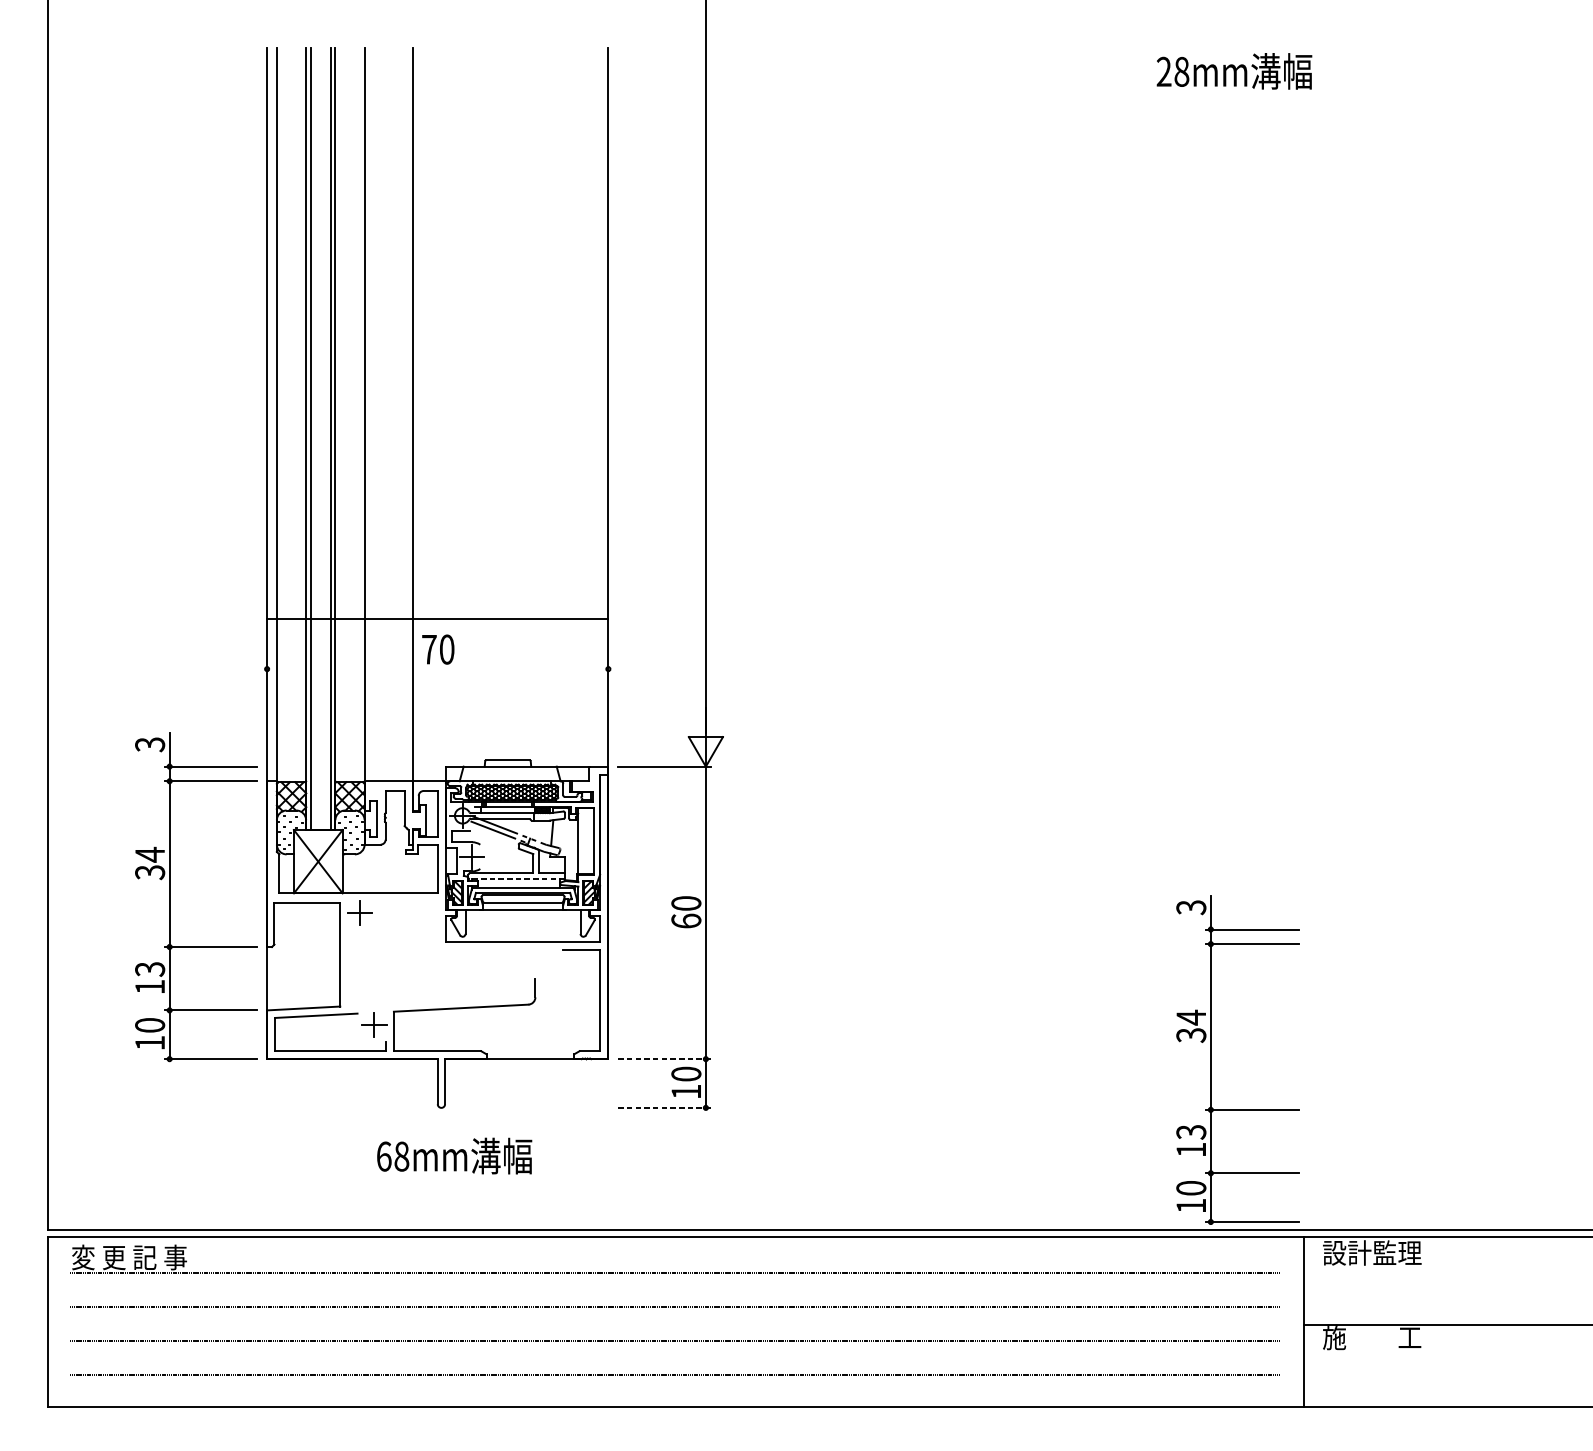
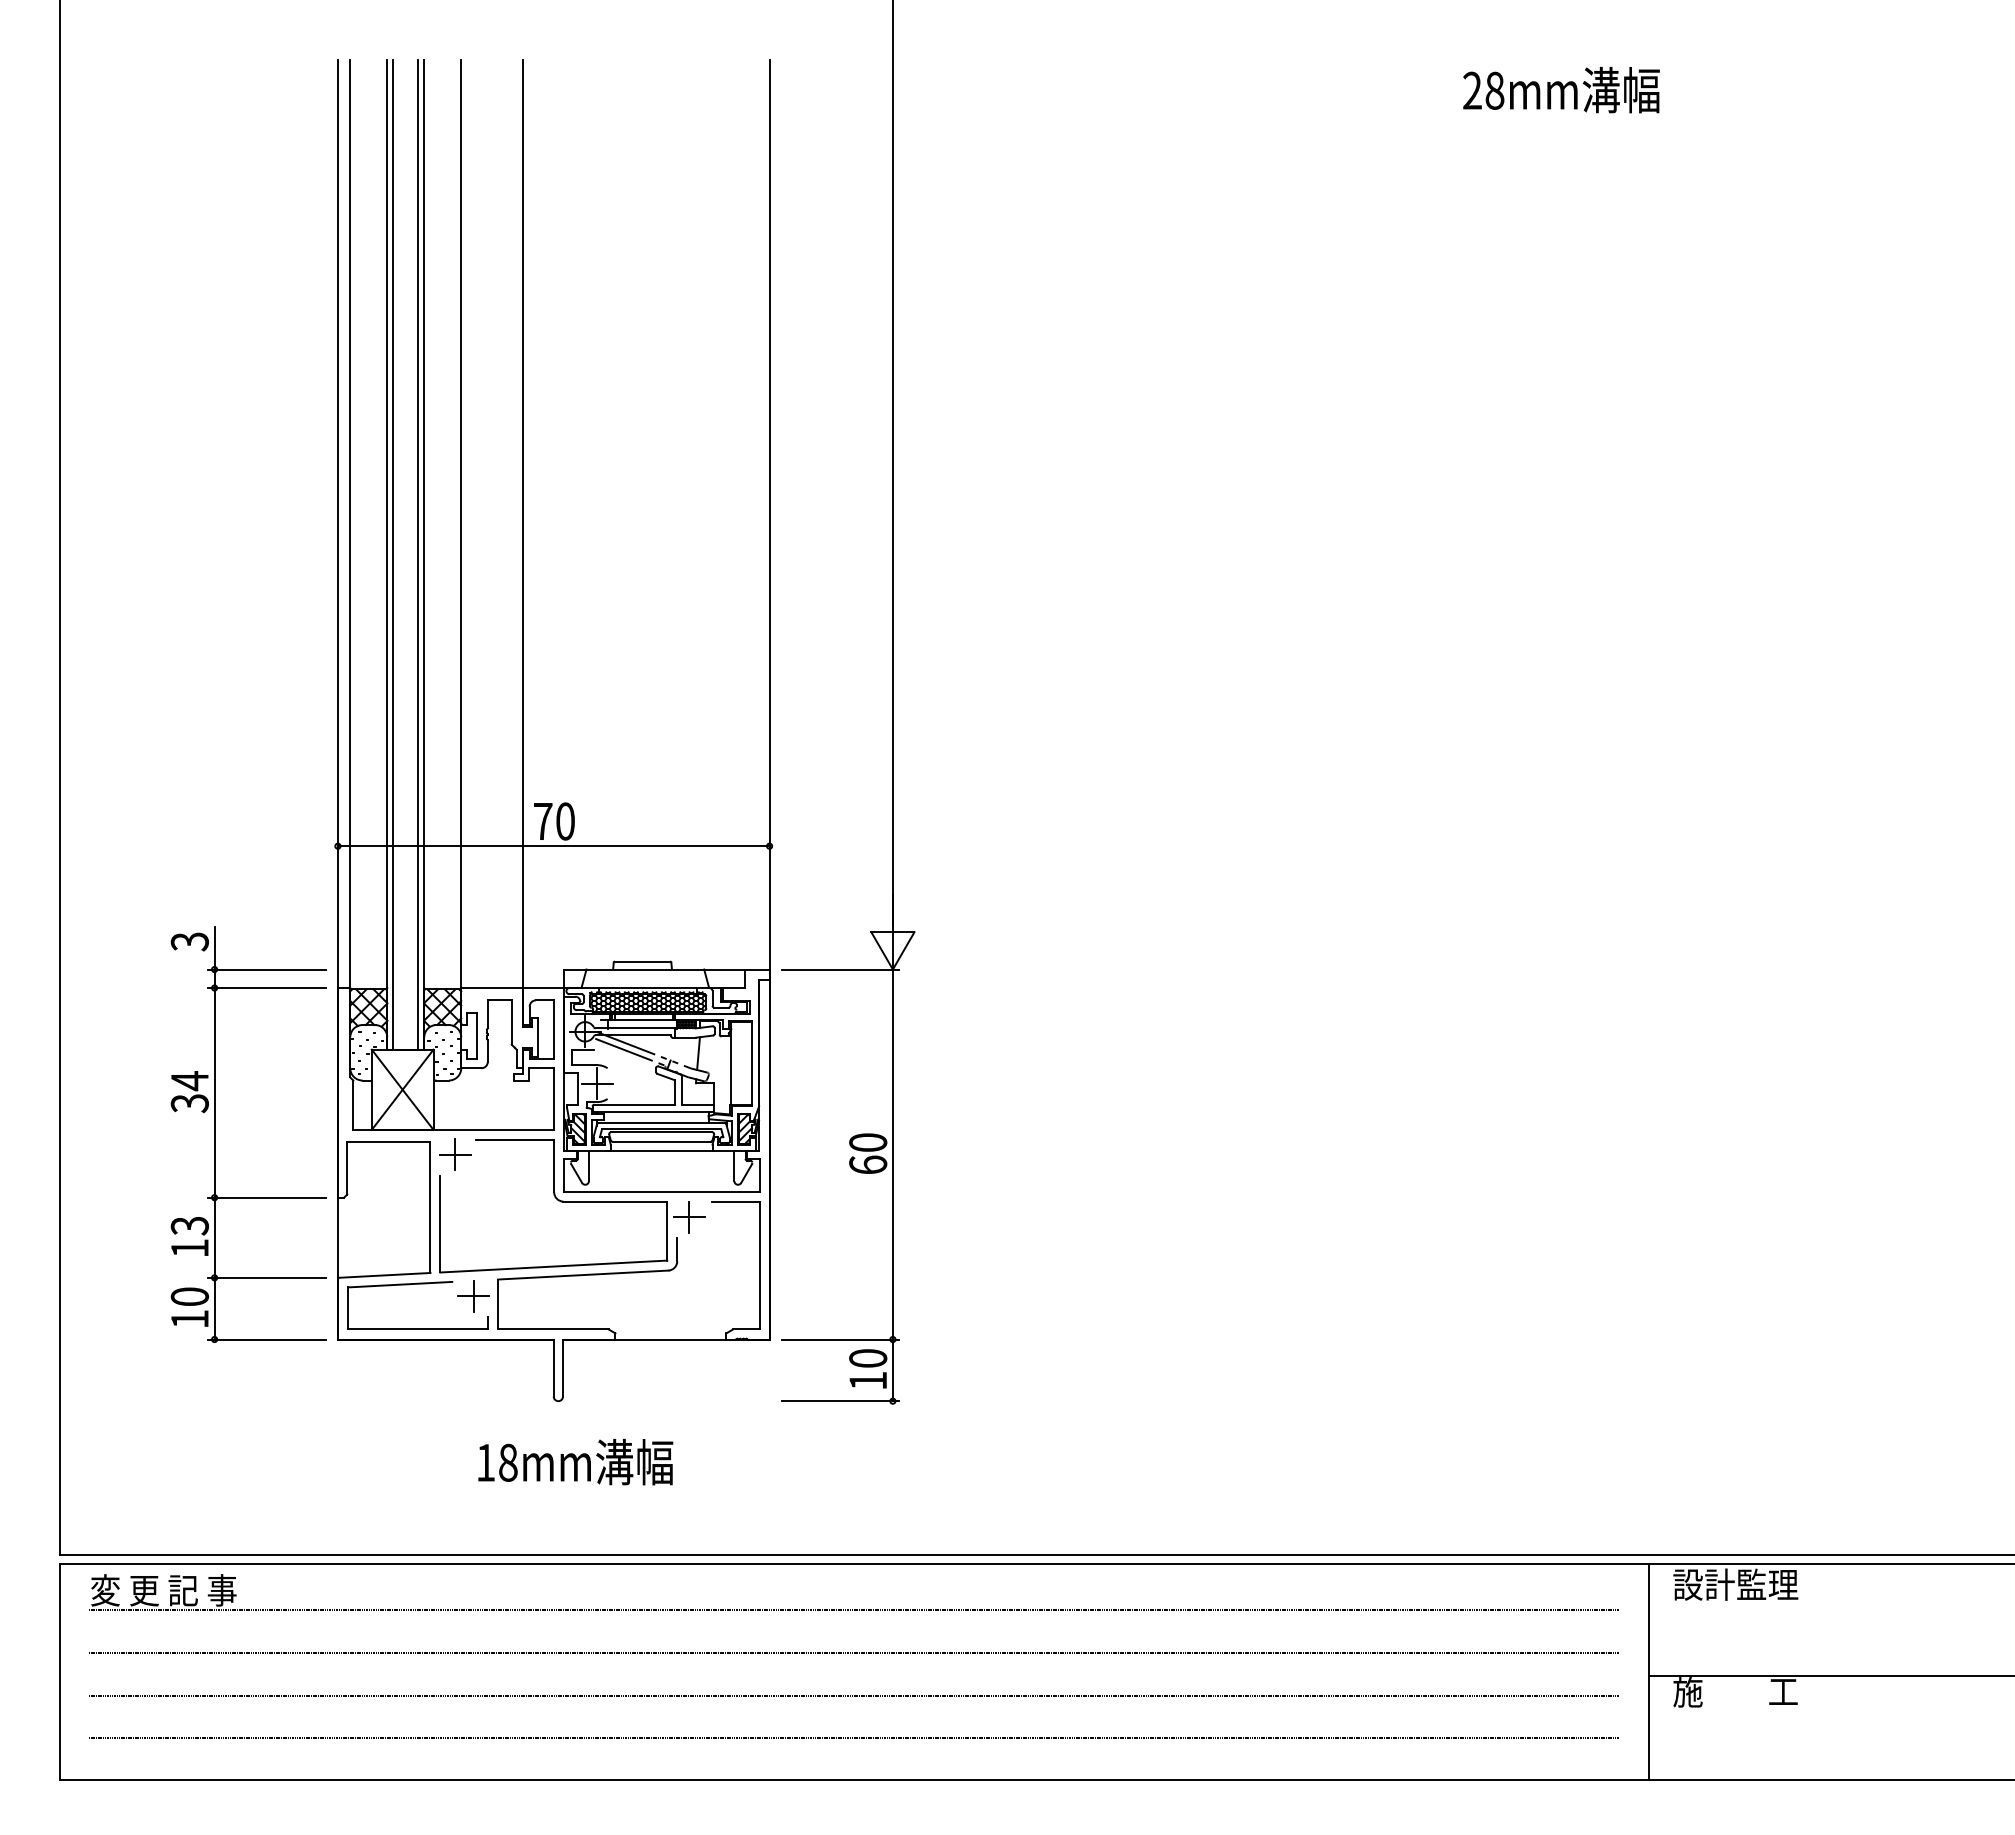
line: (437, 618) -> (553, 846), moved
line: (517, 878) -> (654, 1111), dashed -> solid
part: (452, 953) -> (572, 1206), added
line: (664, 1059) -> (840, 1339), dashed -> solid
part: (1211, 1059) -> (1532, 1340), removed
line: (664, 1108) -> (840, 1401), dashed -> solid
text: (384, 1156) -> (486, 1462), 68mm -> 18mm

